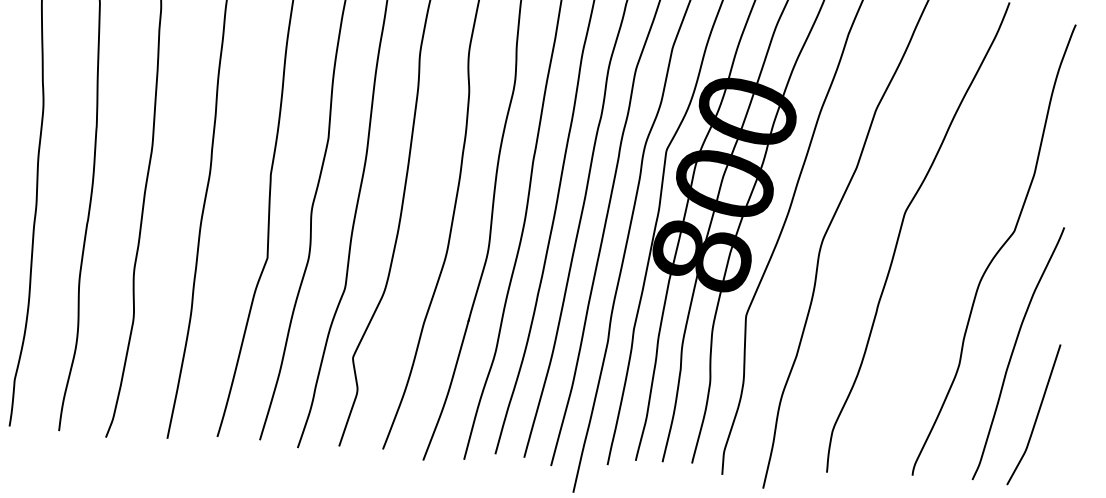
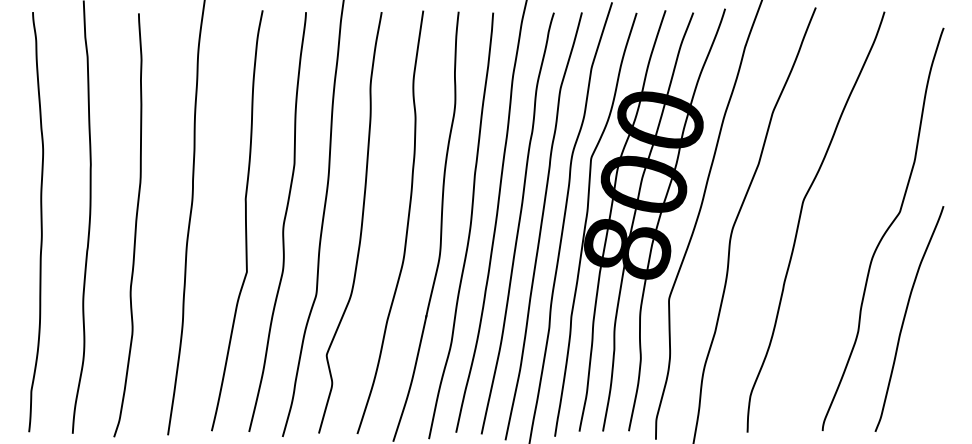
curve: (1036, 414) -> (928, 371), removed

